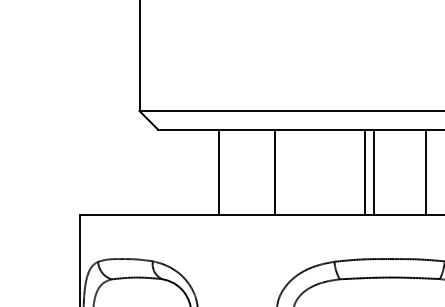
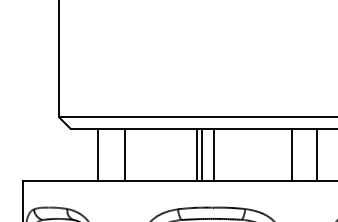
line: (218, 171) -> (97, 154), moved
line: (274, 171) -> (124, 154), moved
line: (425, 171) -> (213, 154), moved

